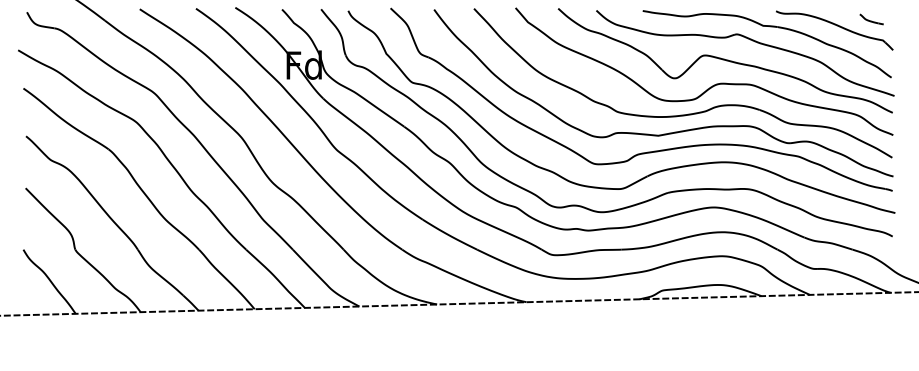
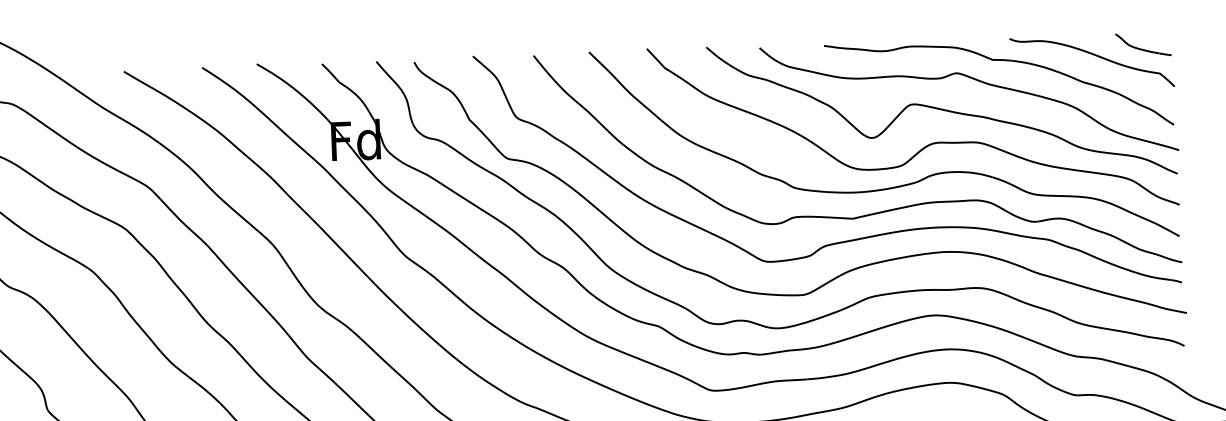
part: (871, 19) -> (1142, 45), size x1.67

